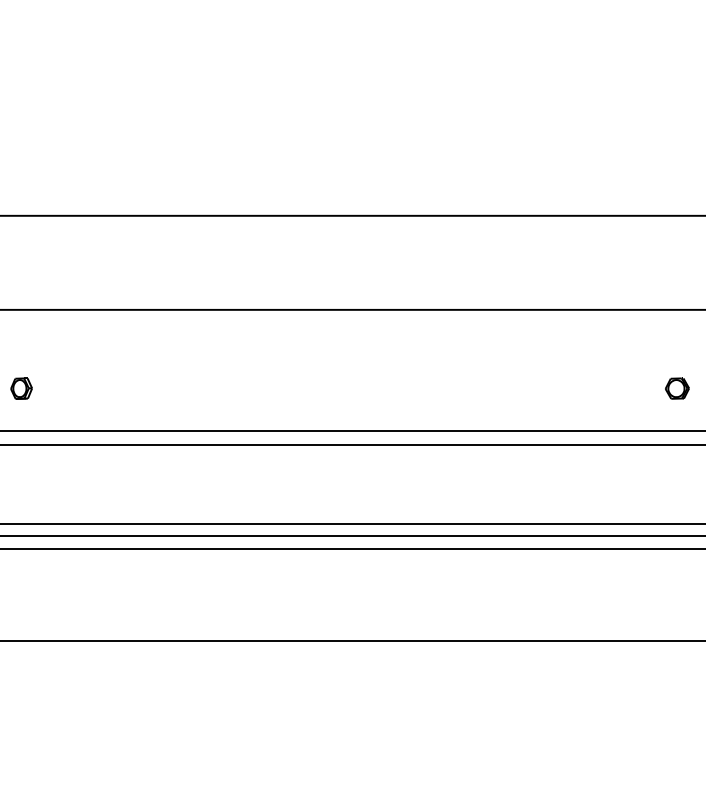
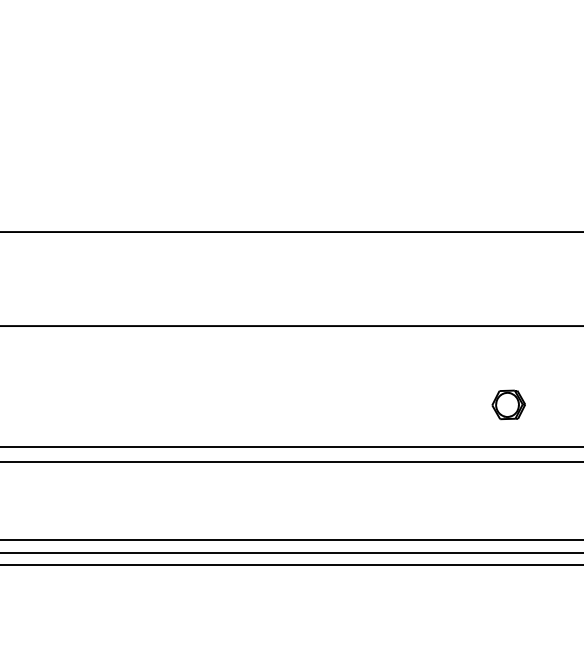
part: (677, 388) -> (508, 404), size x1.4

